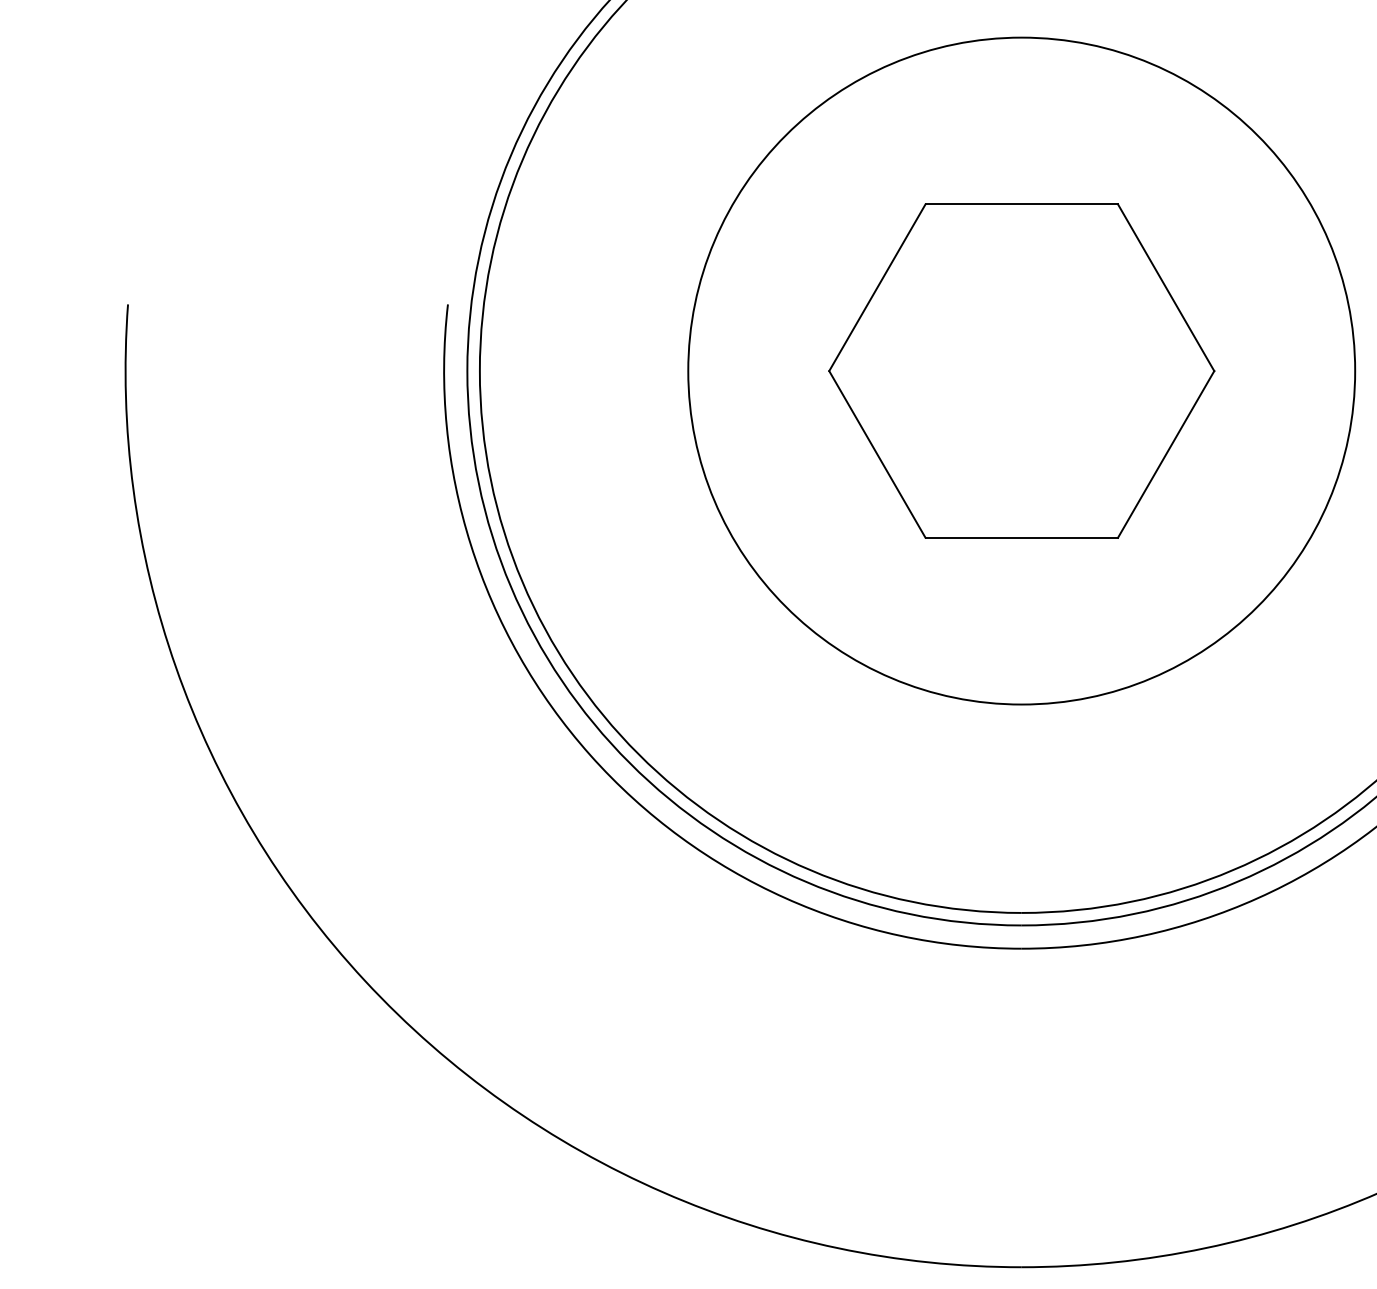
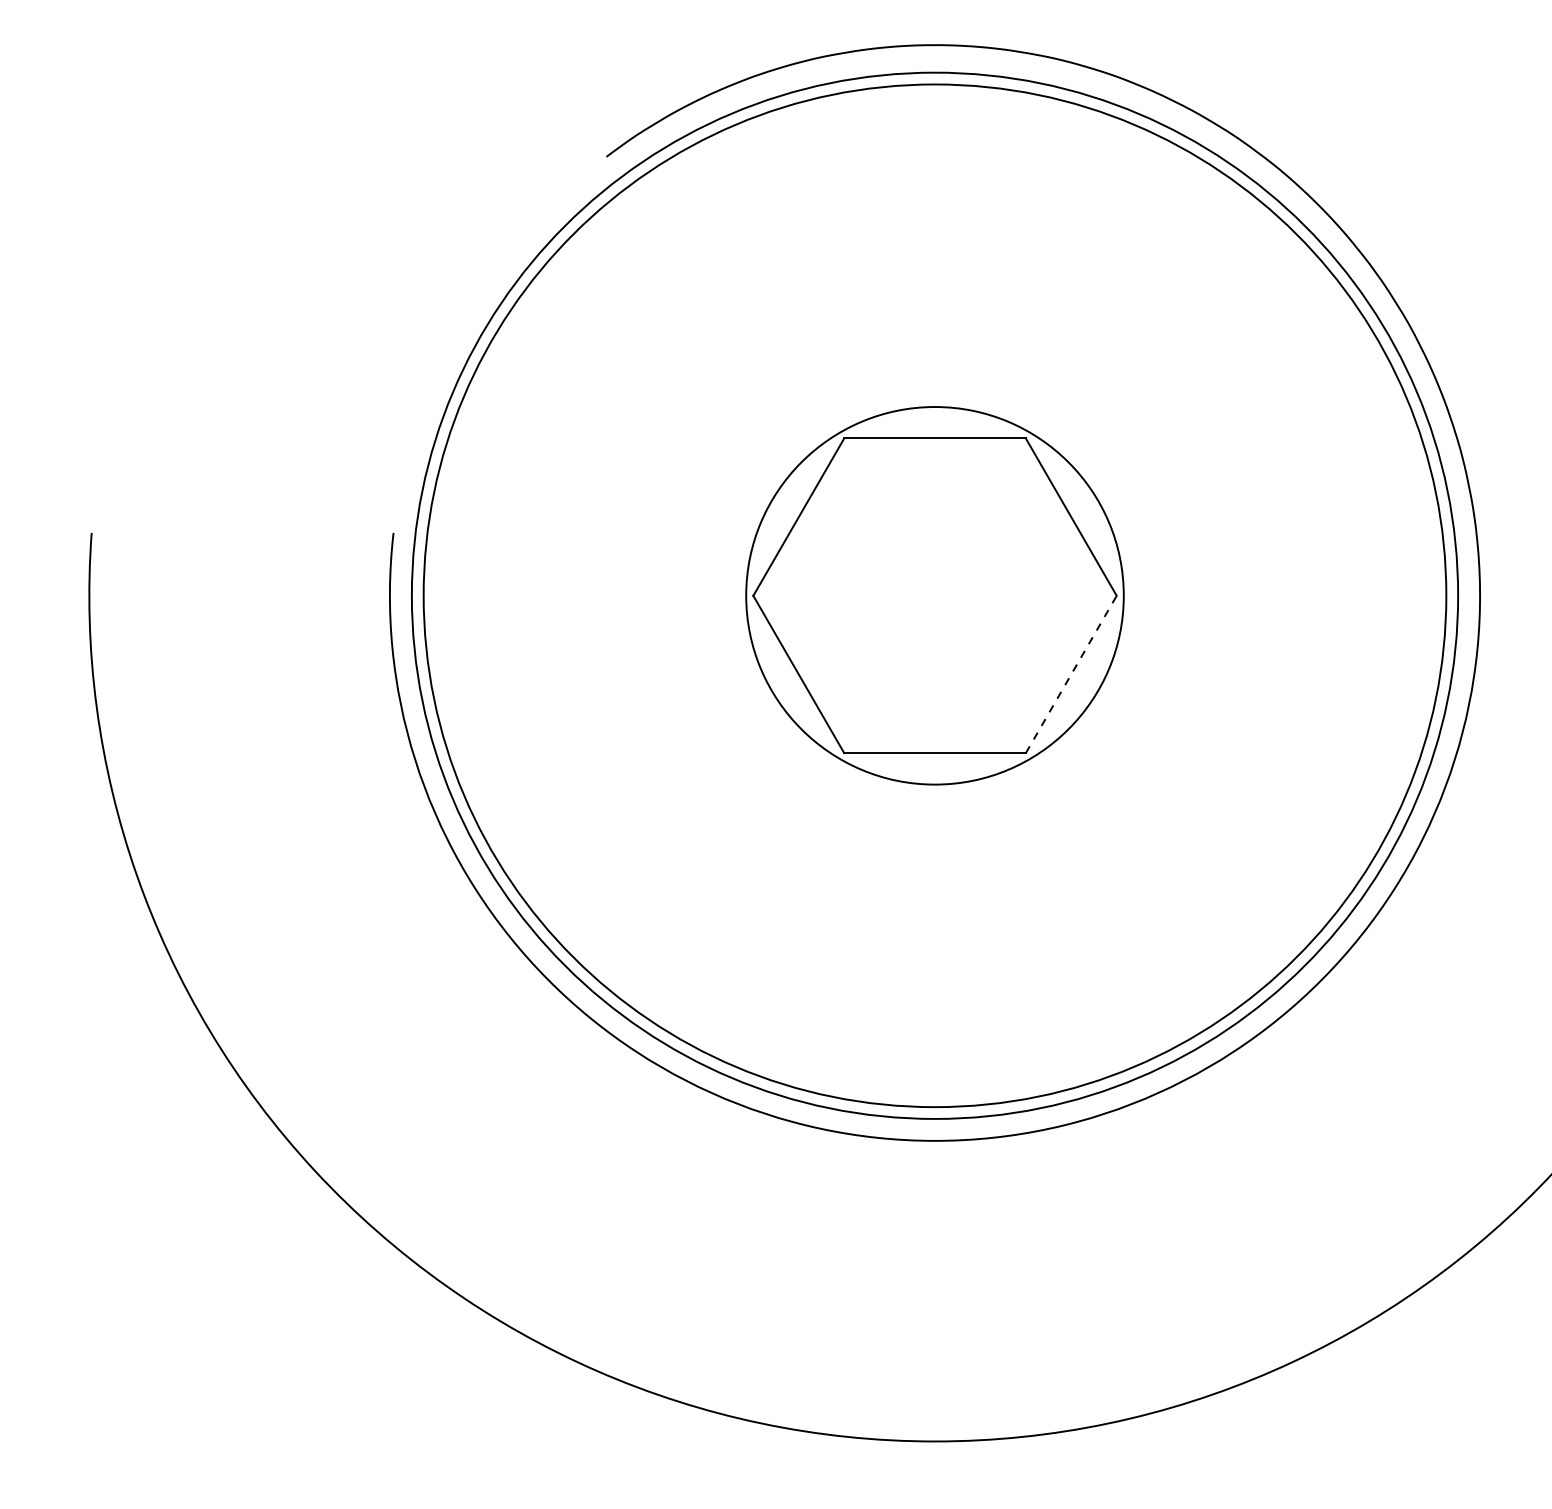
circle: (1021, 370) -> (934, 595), size x0.6
line: (1166, 454) -> (1071, 674), solid -> dashed

